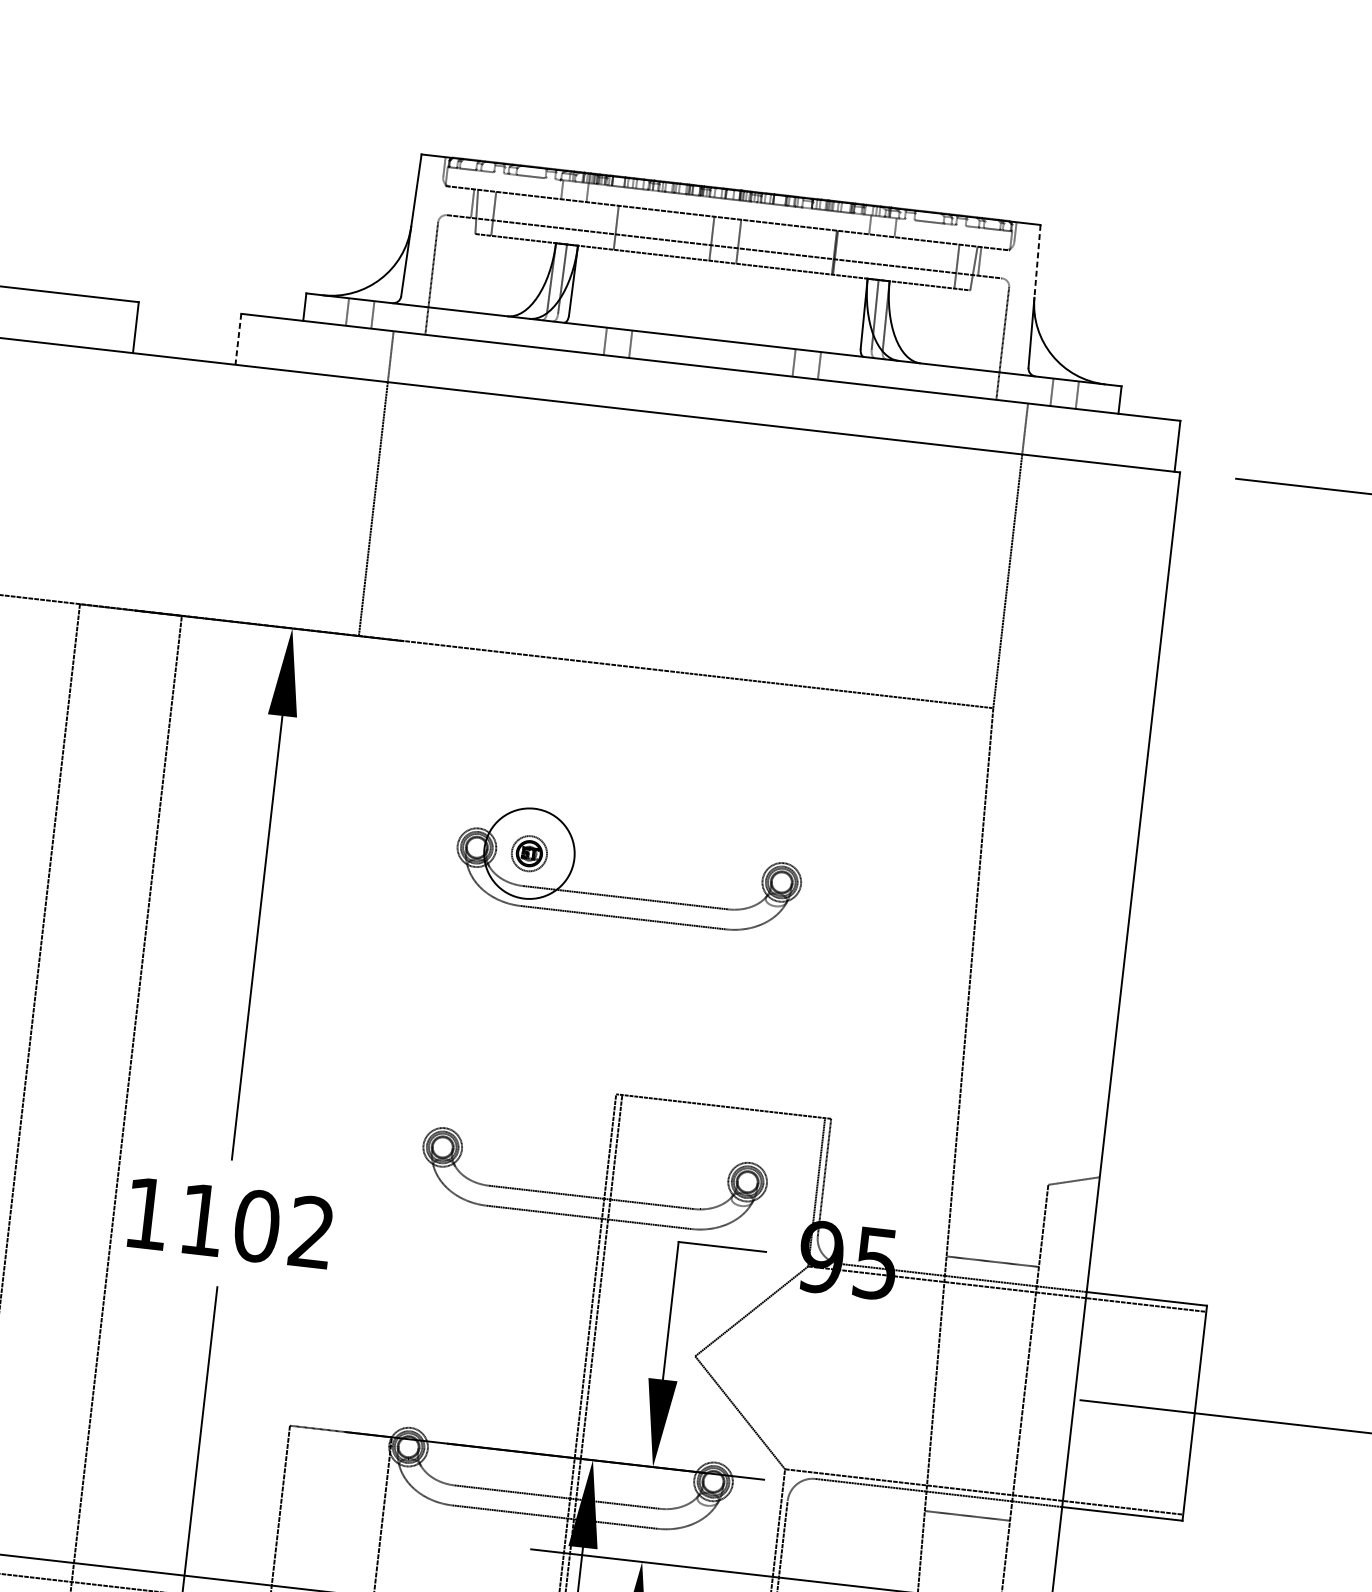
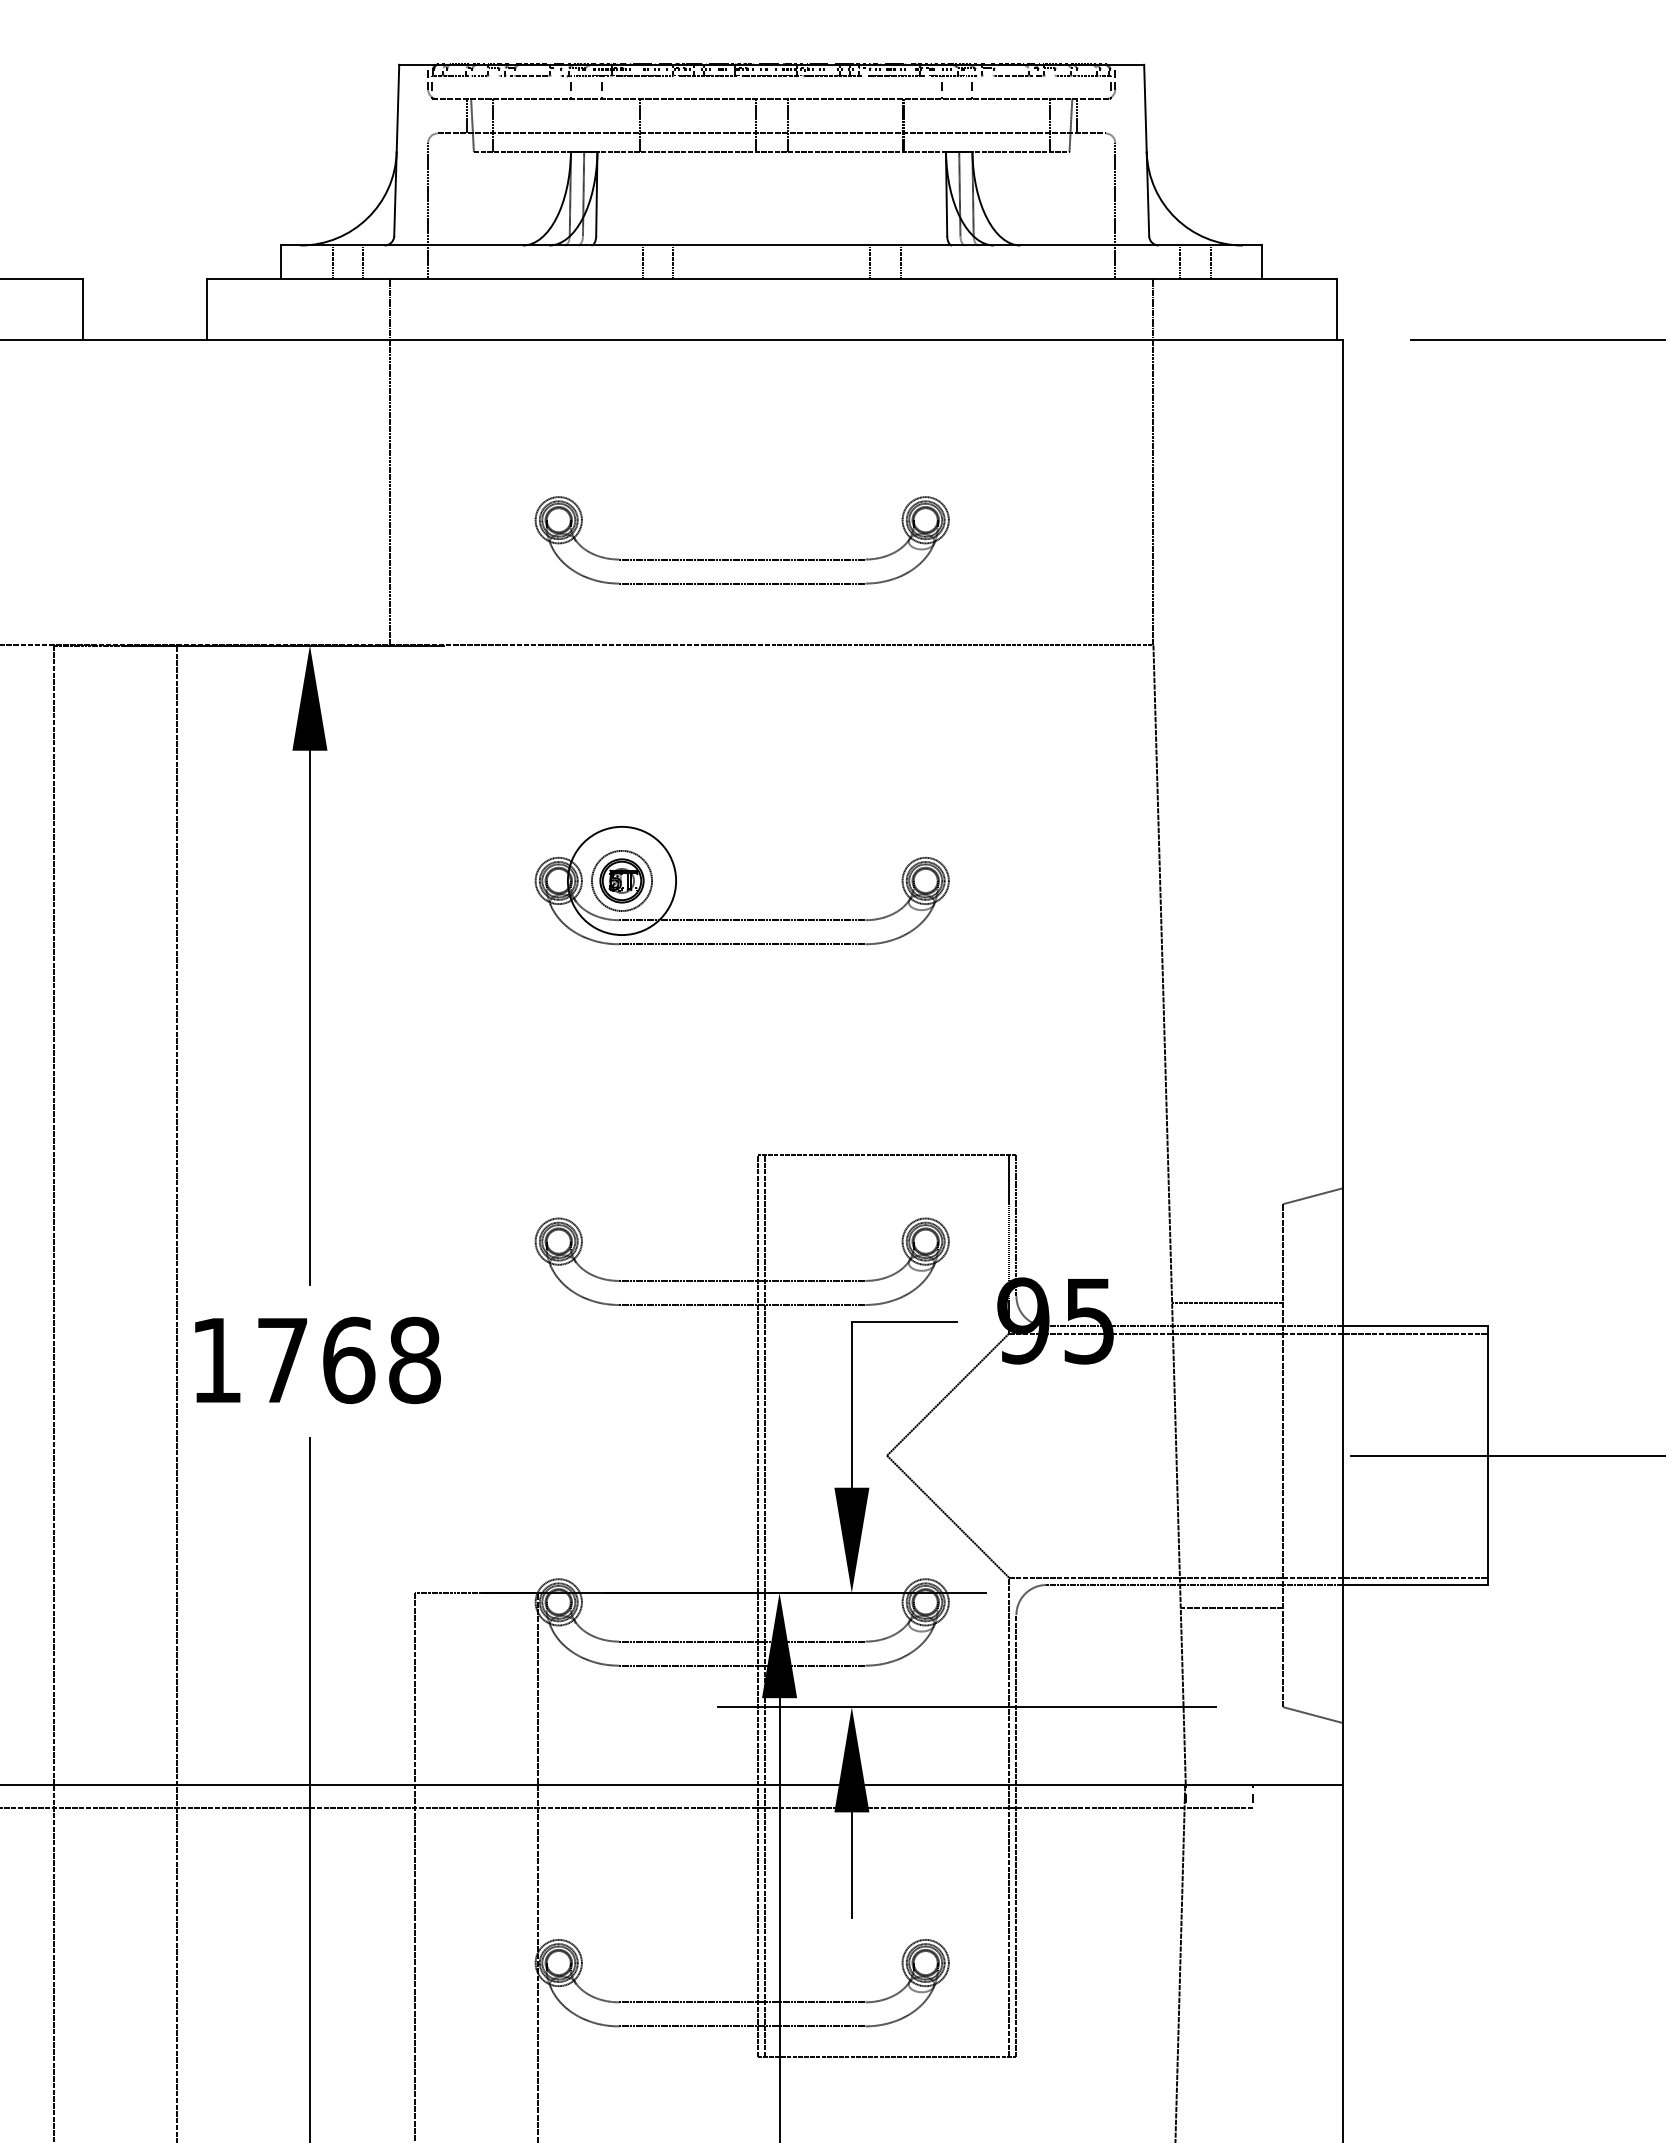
line: (1037, 261) -> (1145, 108), dashed -> solid
line: (238, 339) -> (206, 309), dashed -> solid
part: (659, 597) -> (741, 559), added
part: (529, 853) -> (621, 880), size x1.43
text: (257, 1226) -> (349, 1360), 1102 -> 1768

